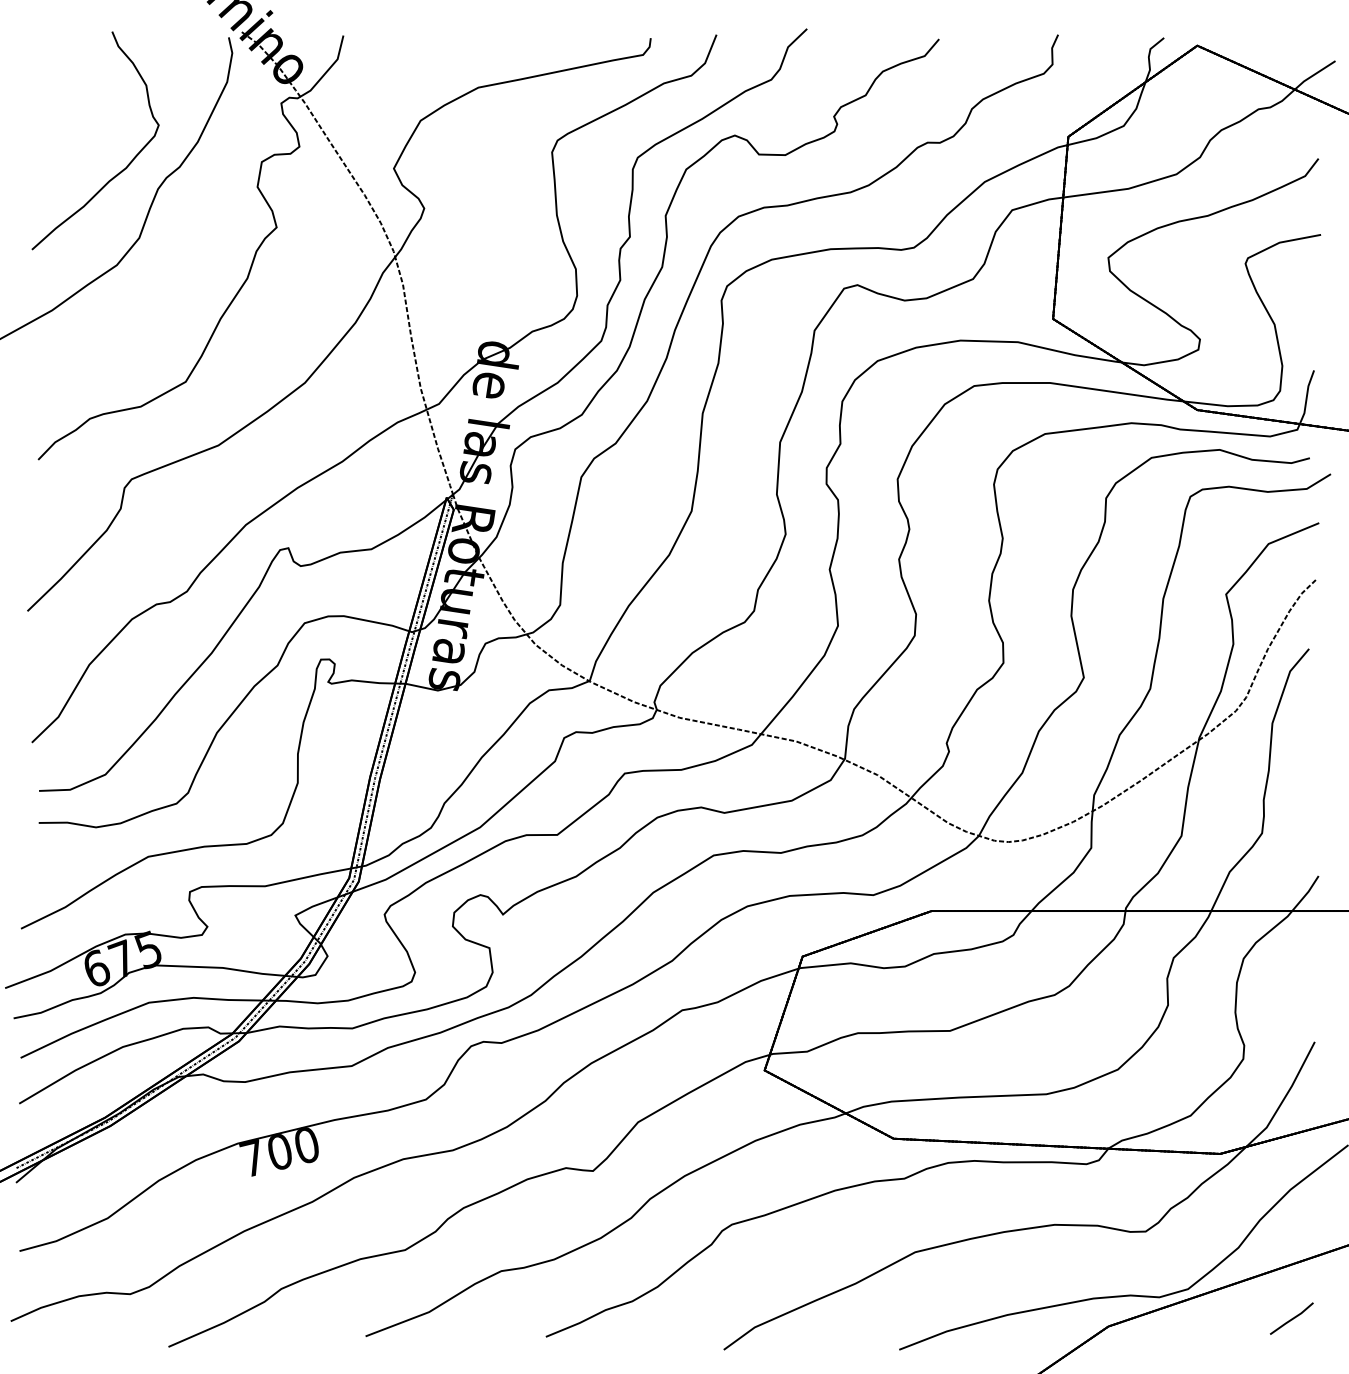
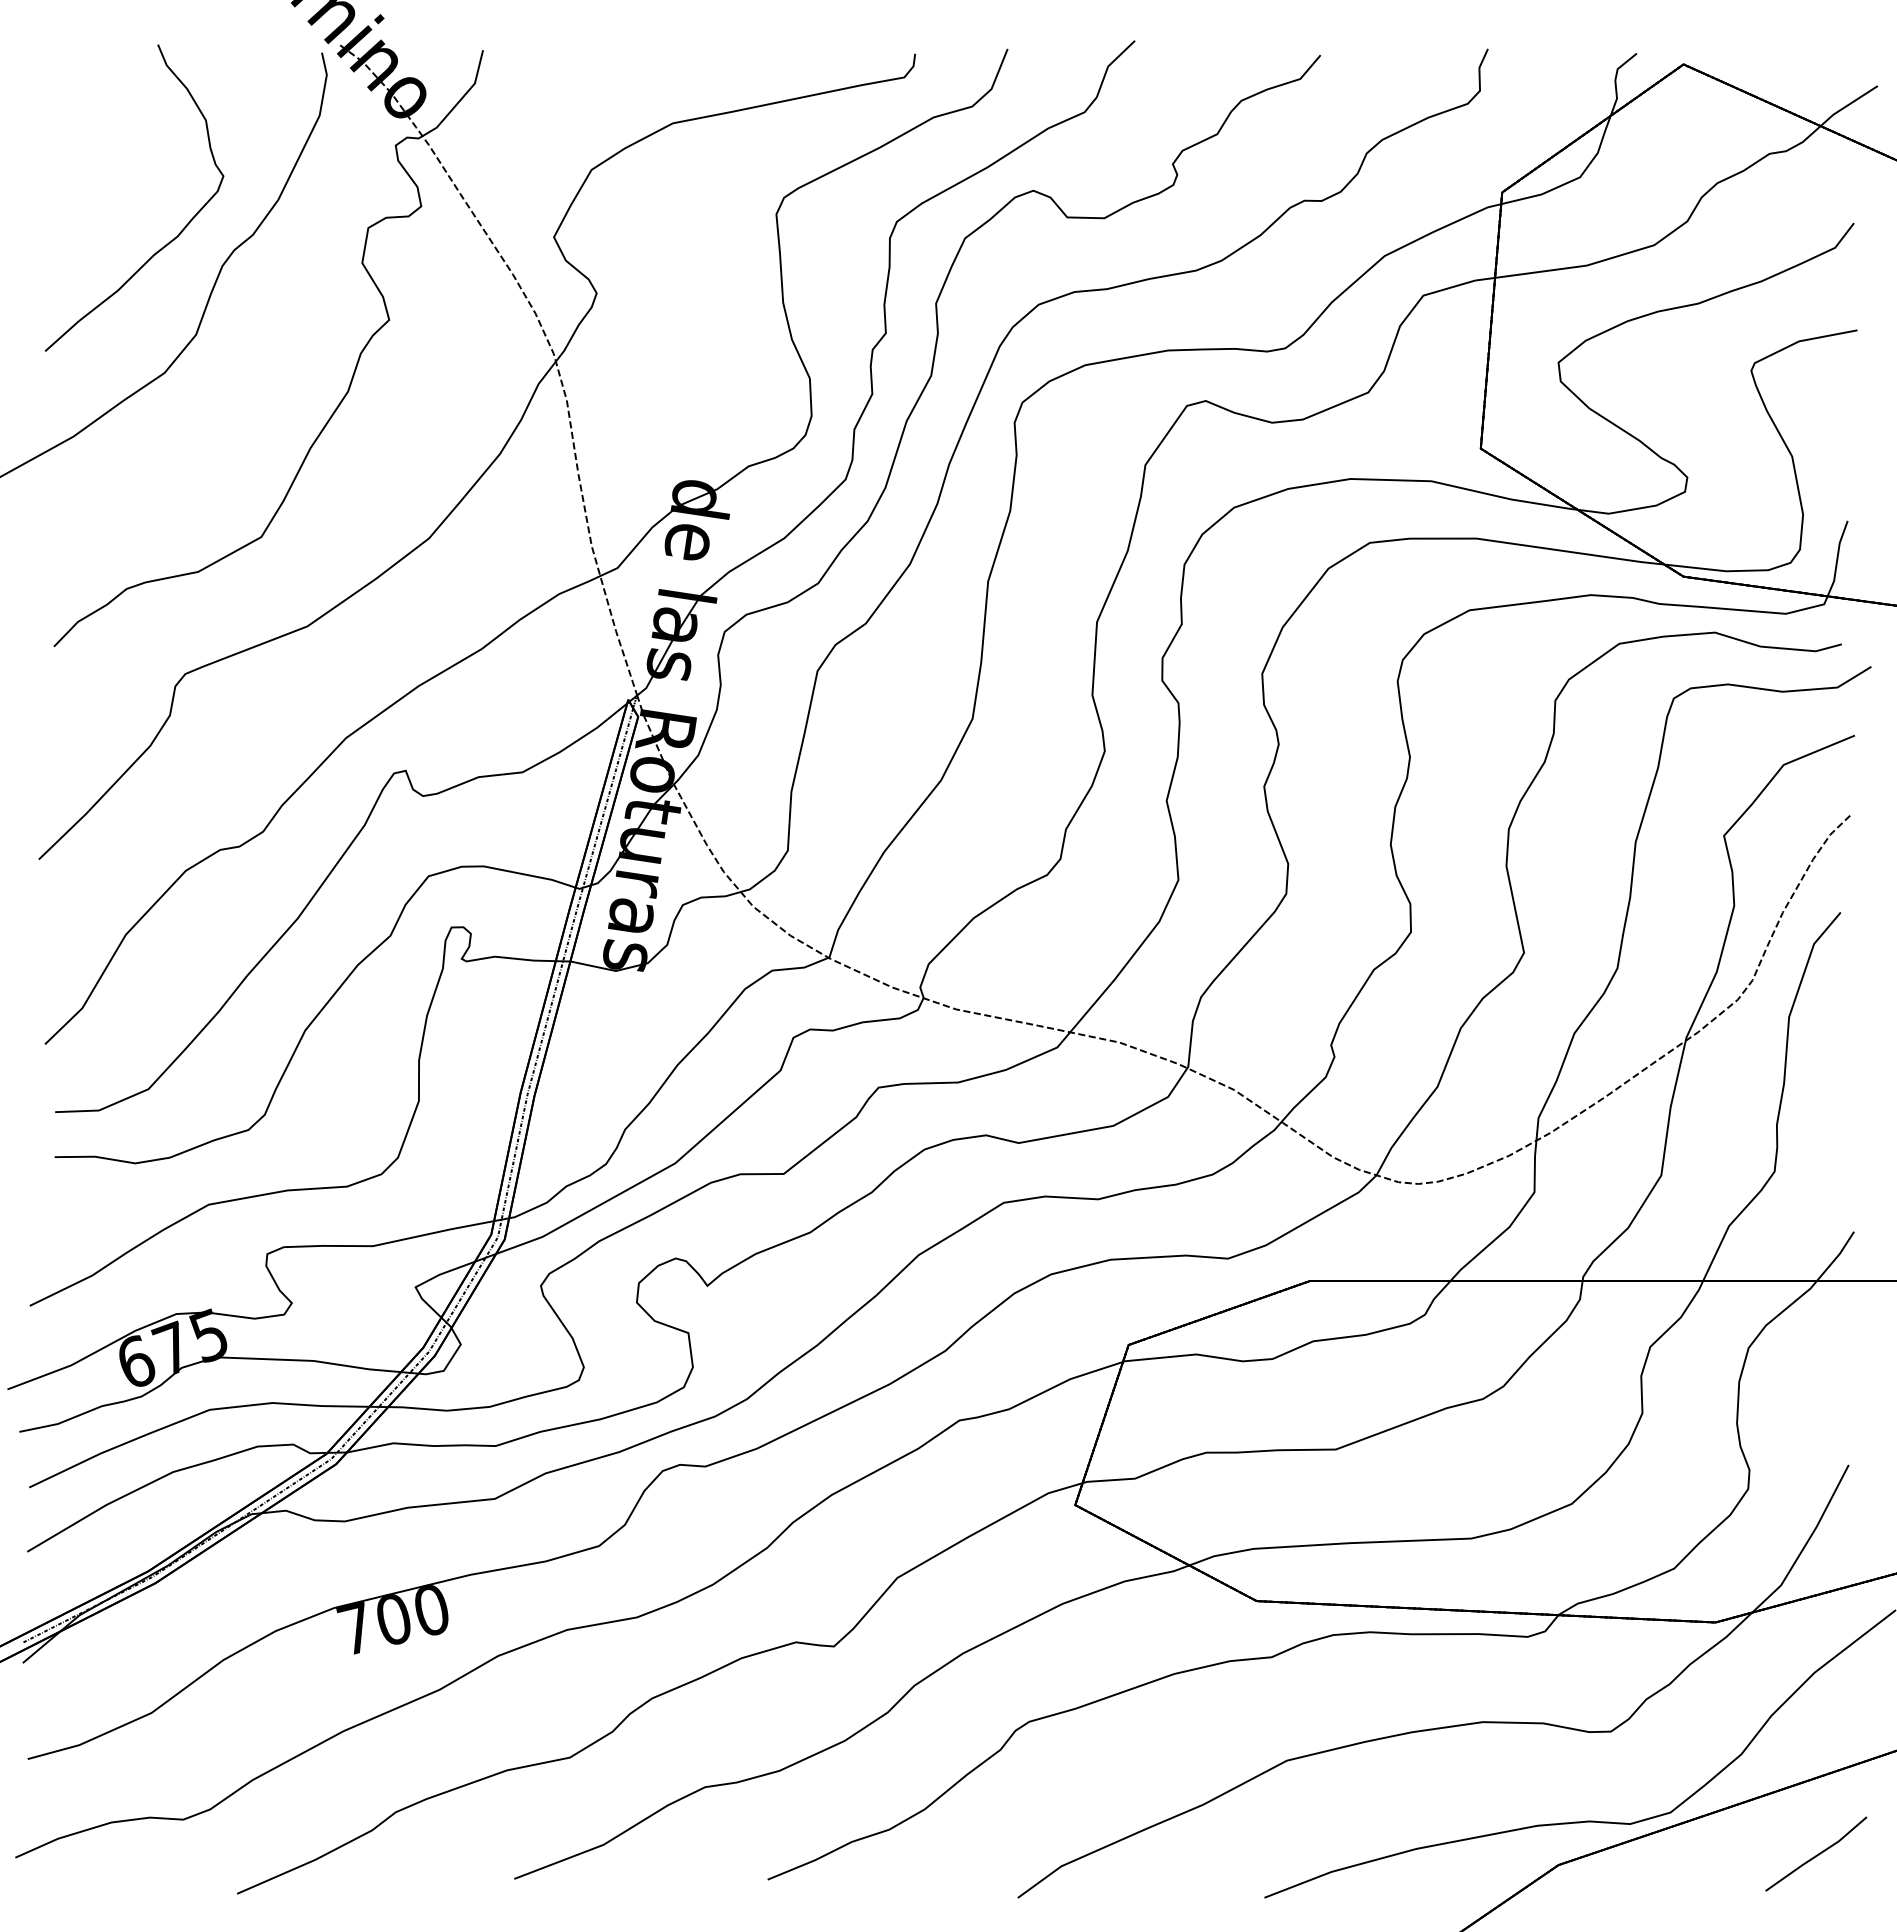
part: (1291, 1318) -> (1816, 1853), size x1.67

